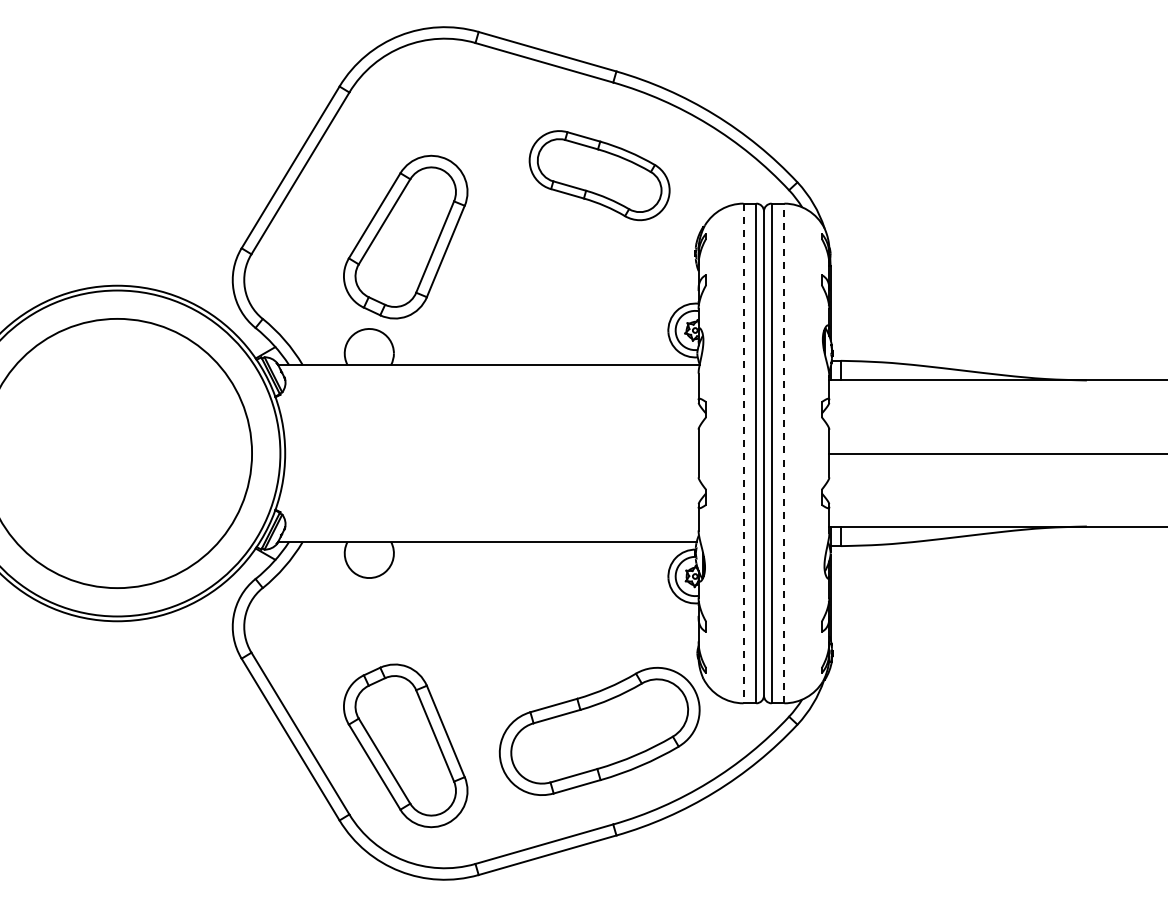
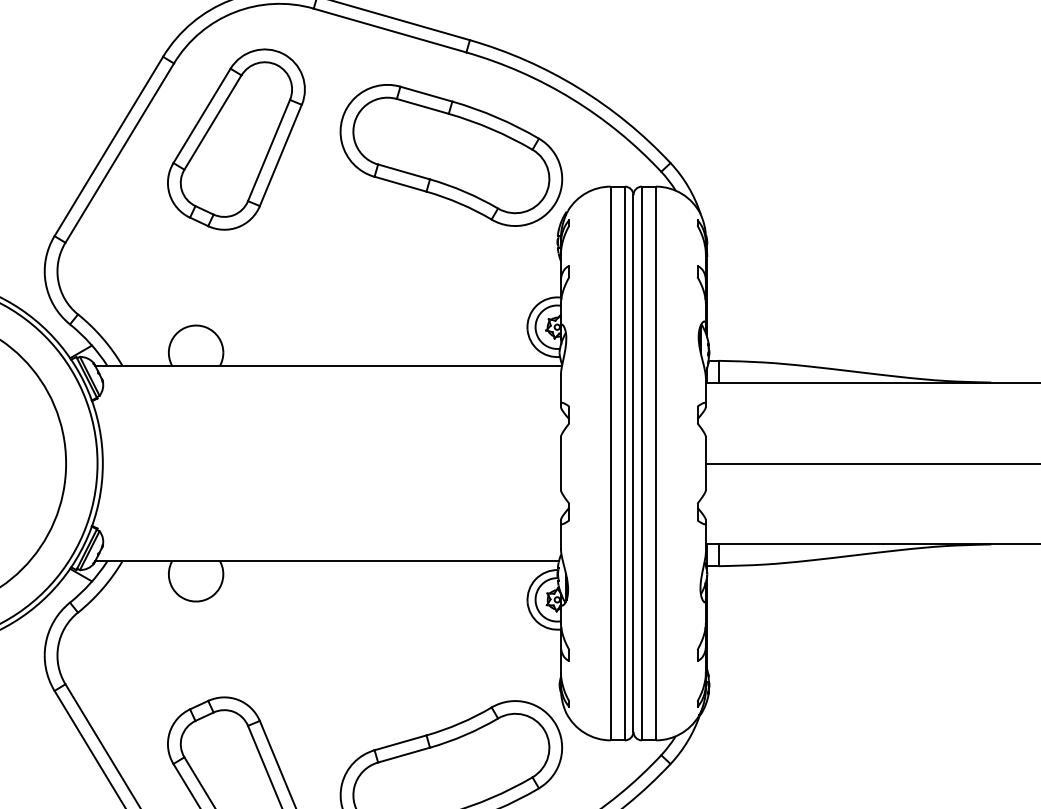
part: (599, 175) -> (451, 155), size x1.43
part: (405, 236) -> (236, 138), moved
line: (743, 453) -> (610, 463), dashed -> solid
line: (784, 453) -> (656, 463), dashed -> solid

